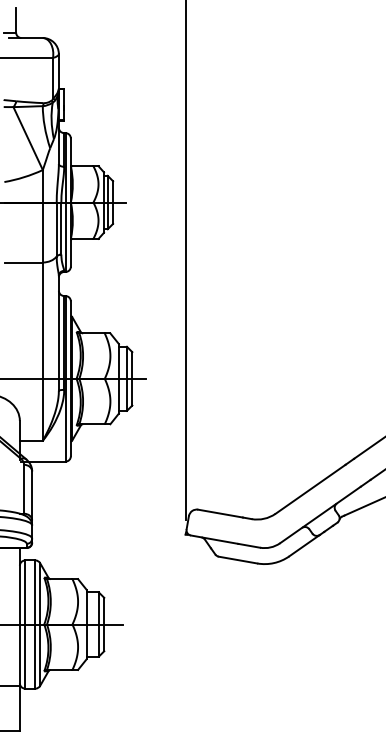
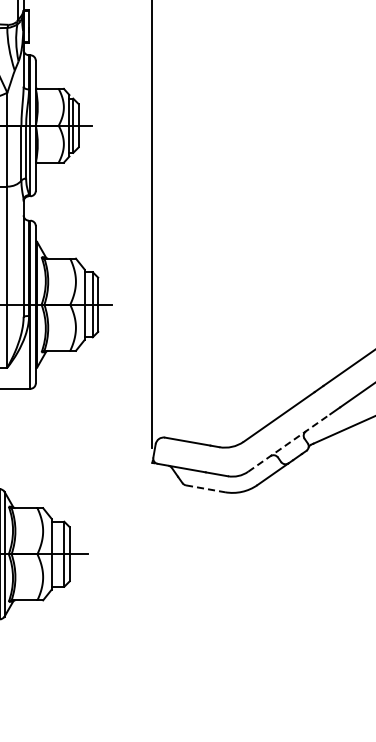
line: (320, 514) -> (289, 442), solid -> dashed
line: (238, 560) -> (206, 489), solid -> dashed

